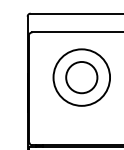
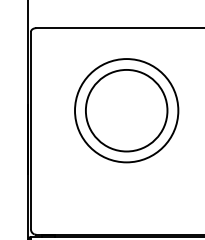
circle: (81, 77) -> (126, 110), size x1.43

